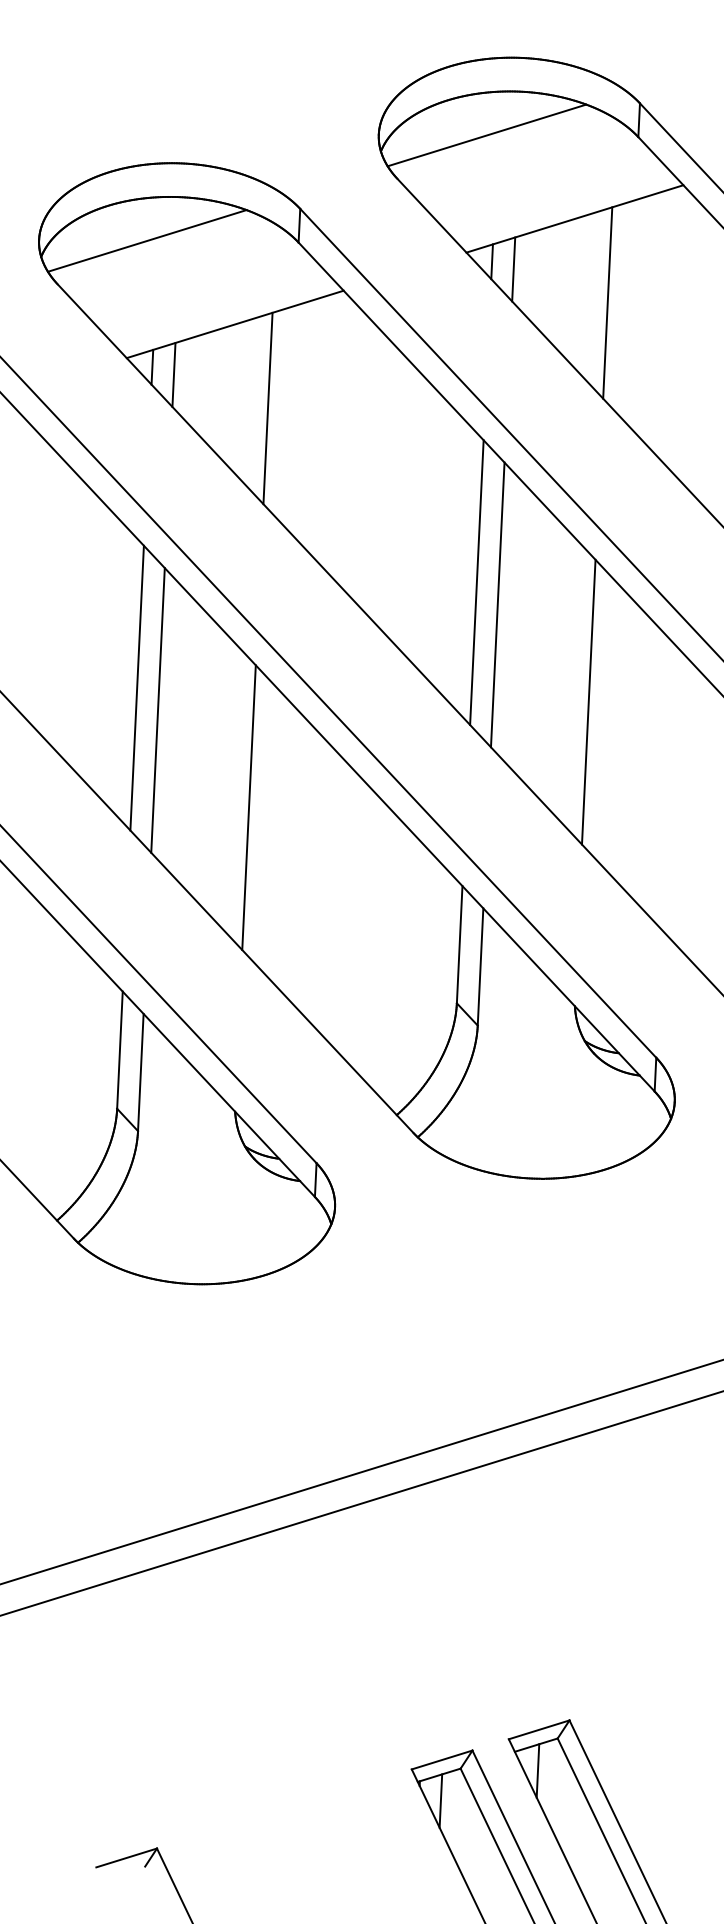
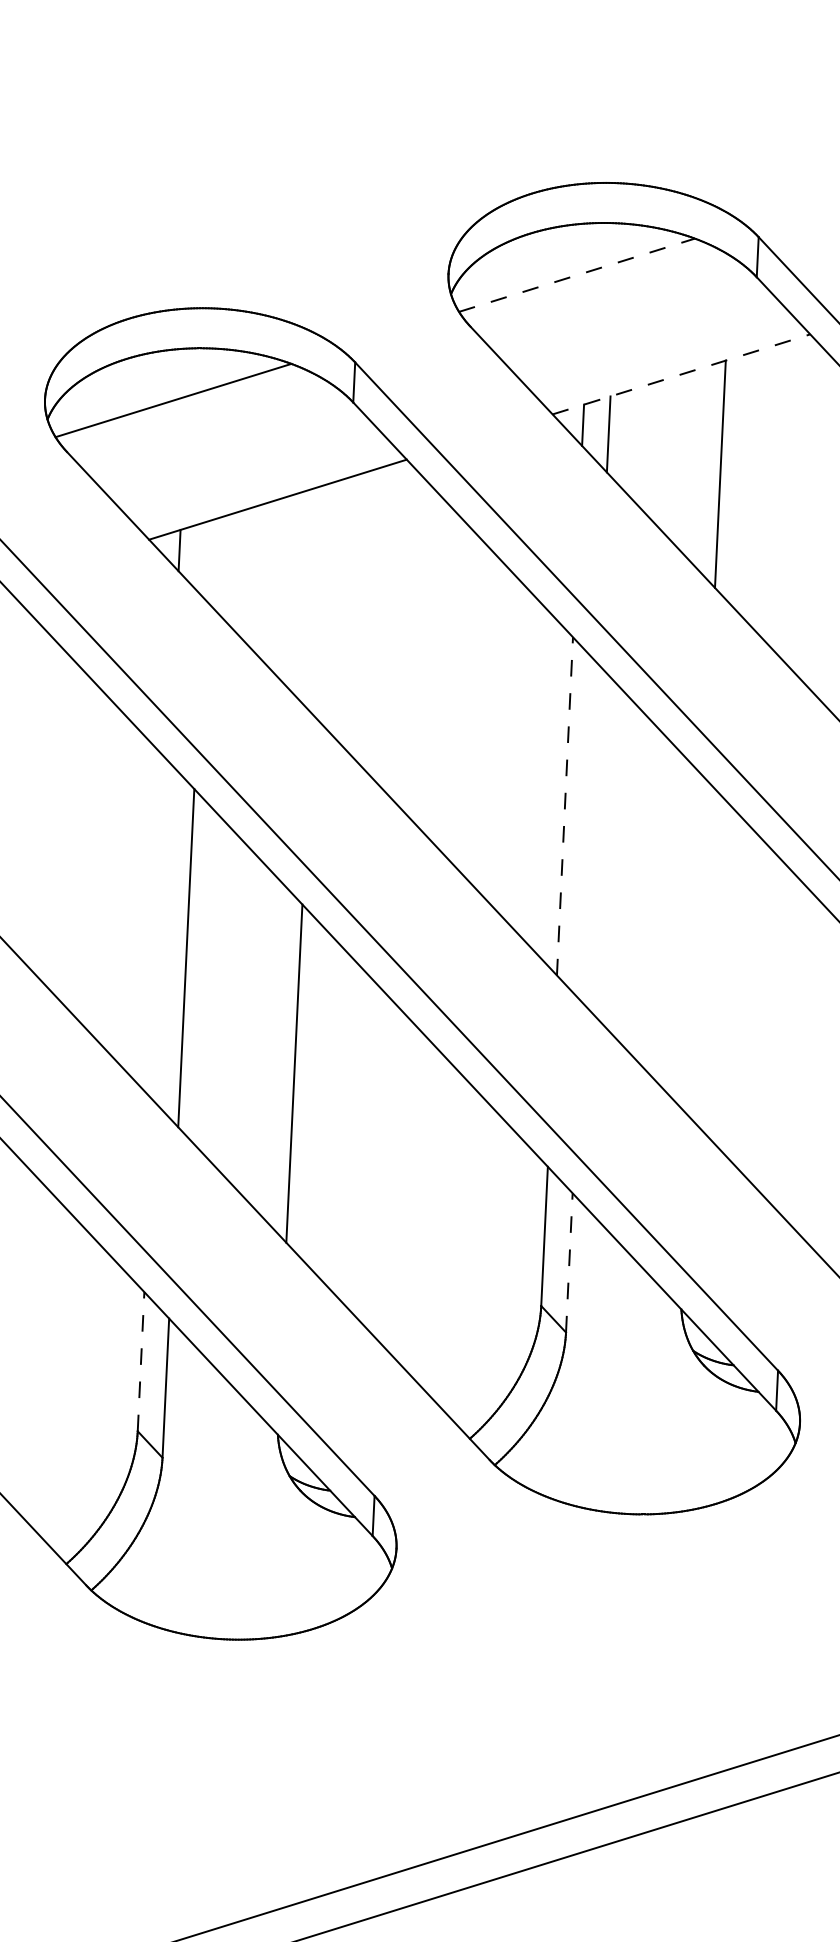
line: (487, 135) -> (577, 275), solid -> dashed
line: (574, 218) -> (680, 373), solid -> dashed
line: (173, 374) -> (204, 559), removed
line: (267, 408) -> (316, 599), removed
line: (476, 582) -> (564, 806), solid -> dashed
line: (497, 604) -> (589, 832), removed
line: (136, 687) -> (160, 930), removed
line: (588, 701) -> (697, 947), removed
line: (480, 967) -> (569, 1263), solid -> dashed
line: (119, 1050) -> (140, 1362), solid -> dashed

